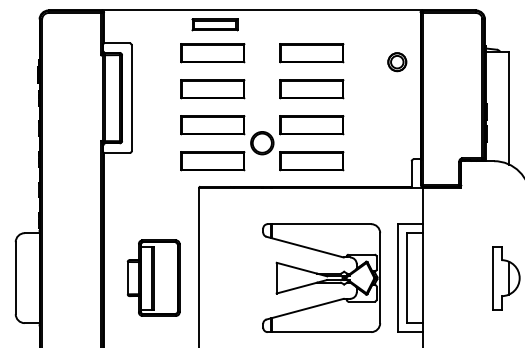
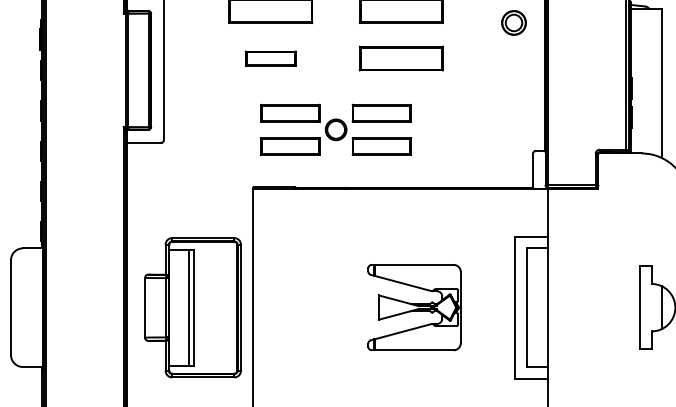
part: (212, 89) -> (270, 58), size x0.6
part: (262, 143) -> (336, 130), size x0.7
part: (153, 277) -> (192, 306), size x1.4
part: (321, 277) -> (414, 306), size x0.6

